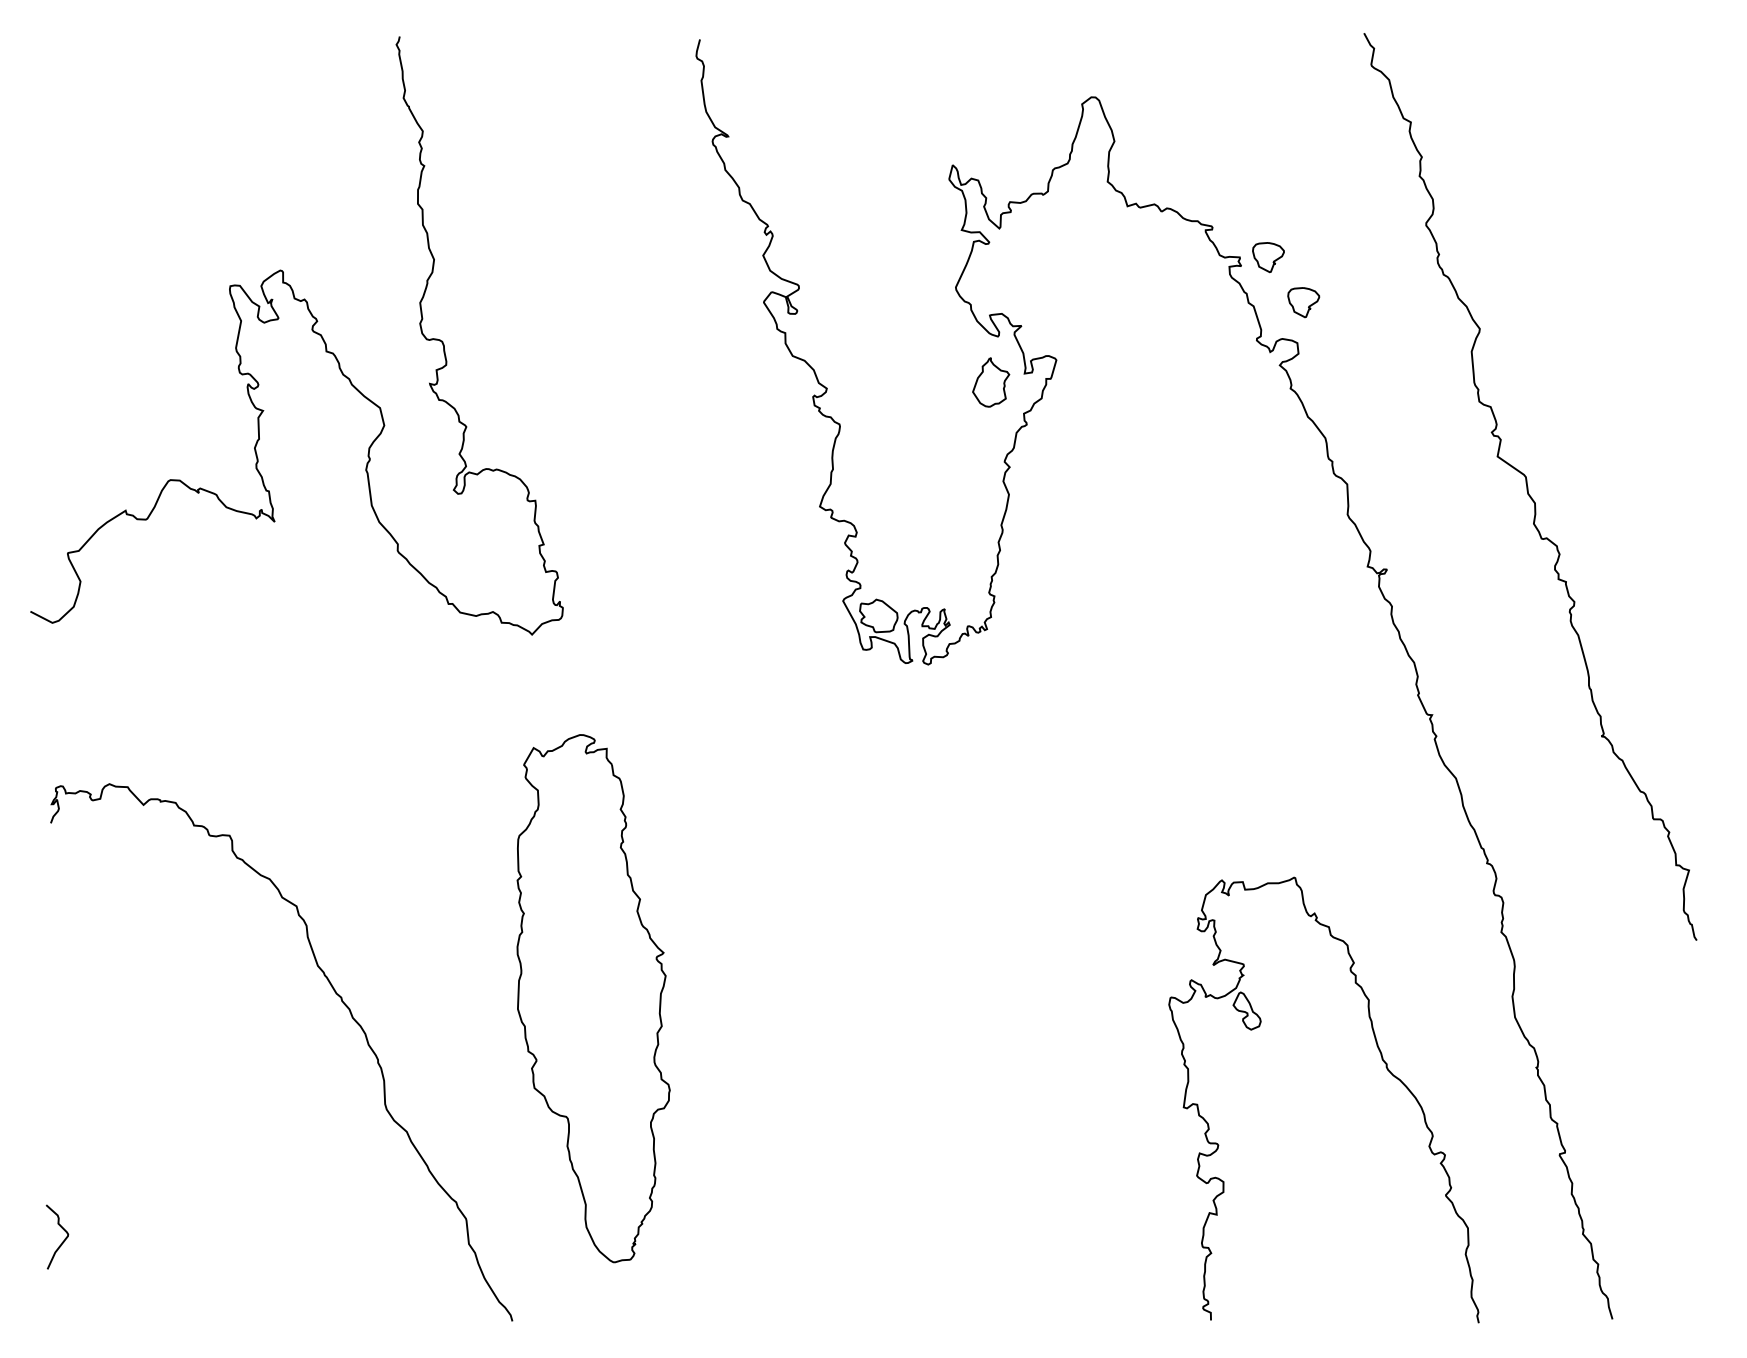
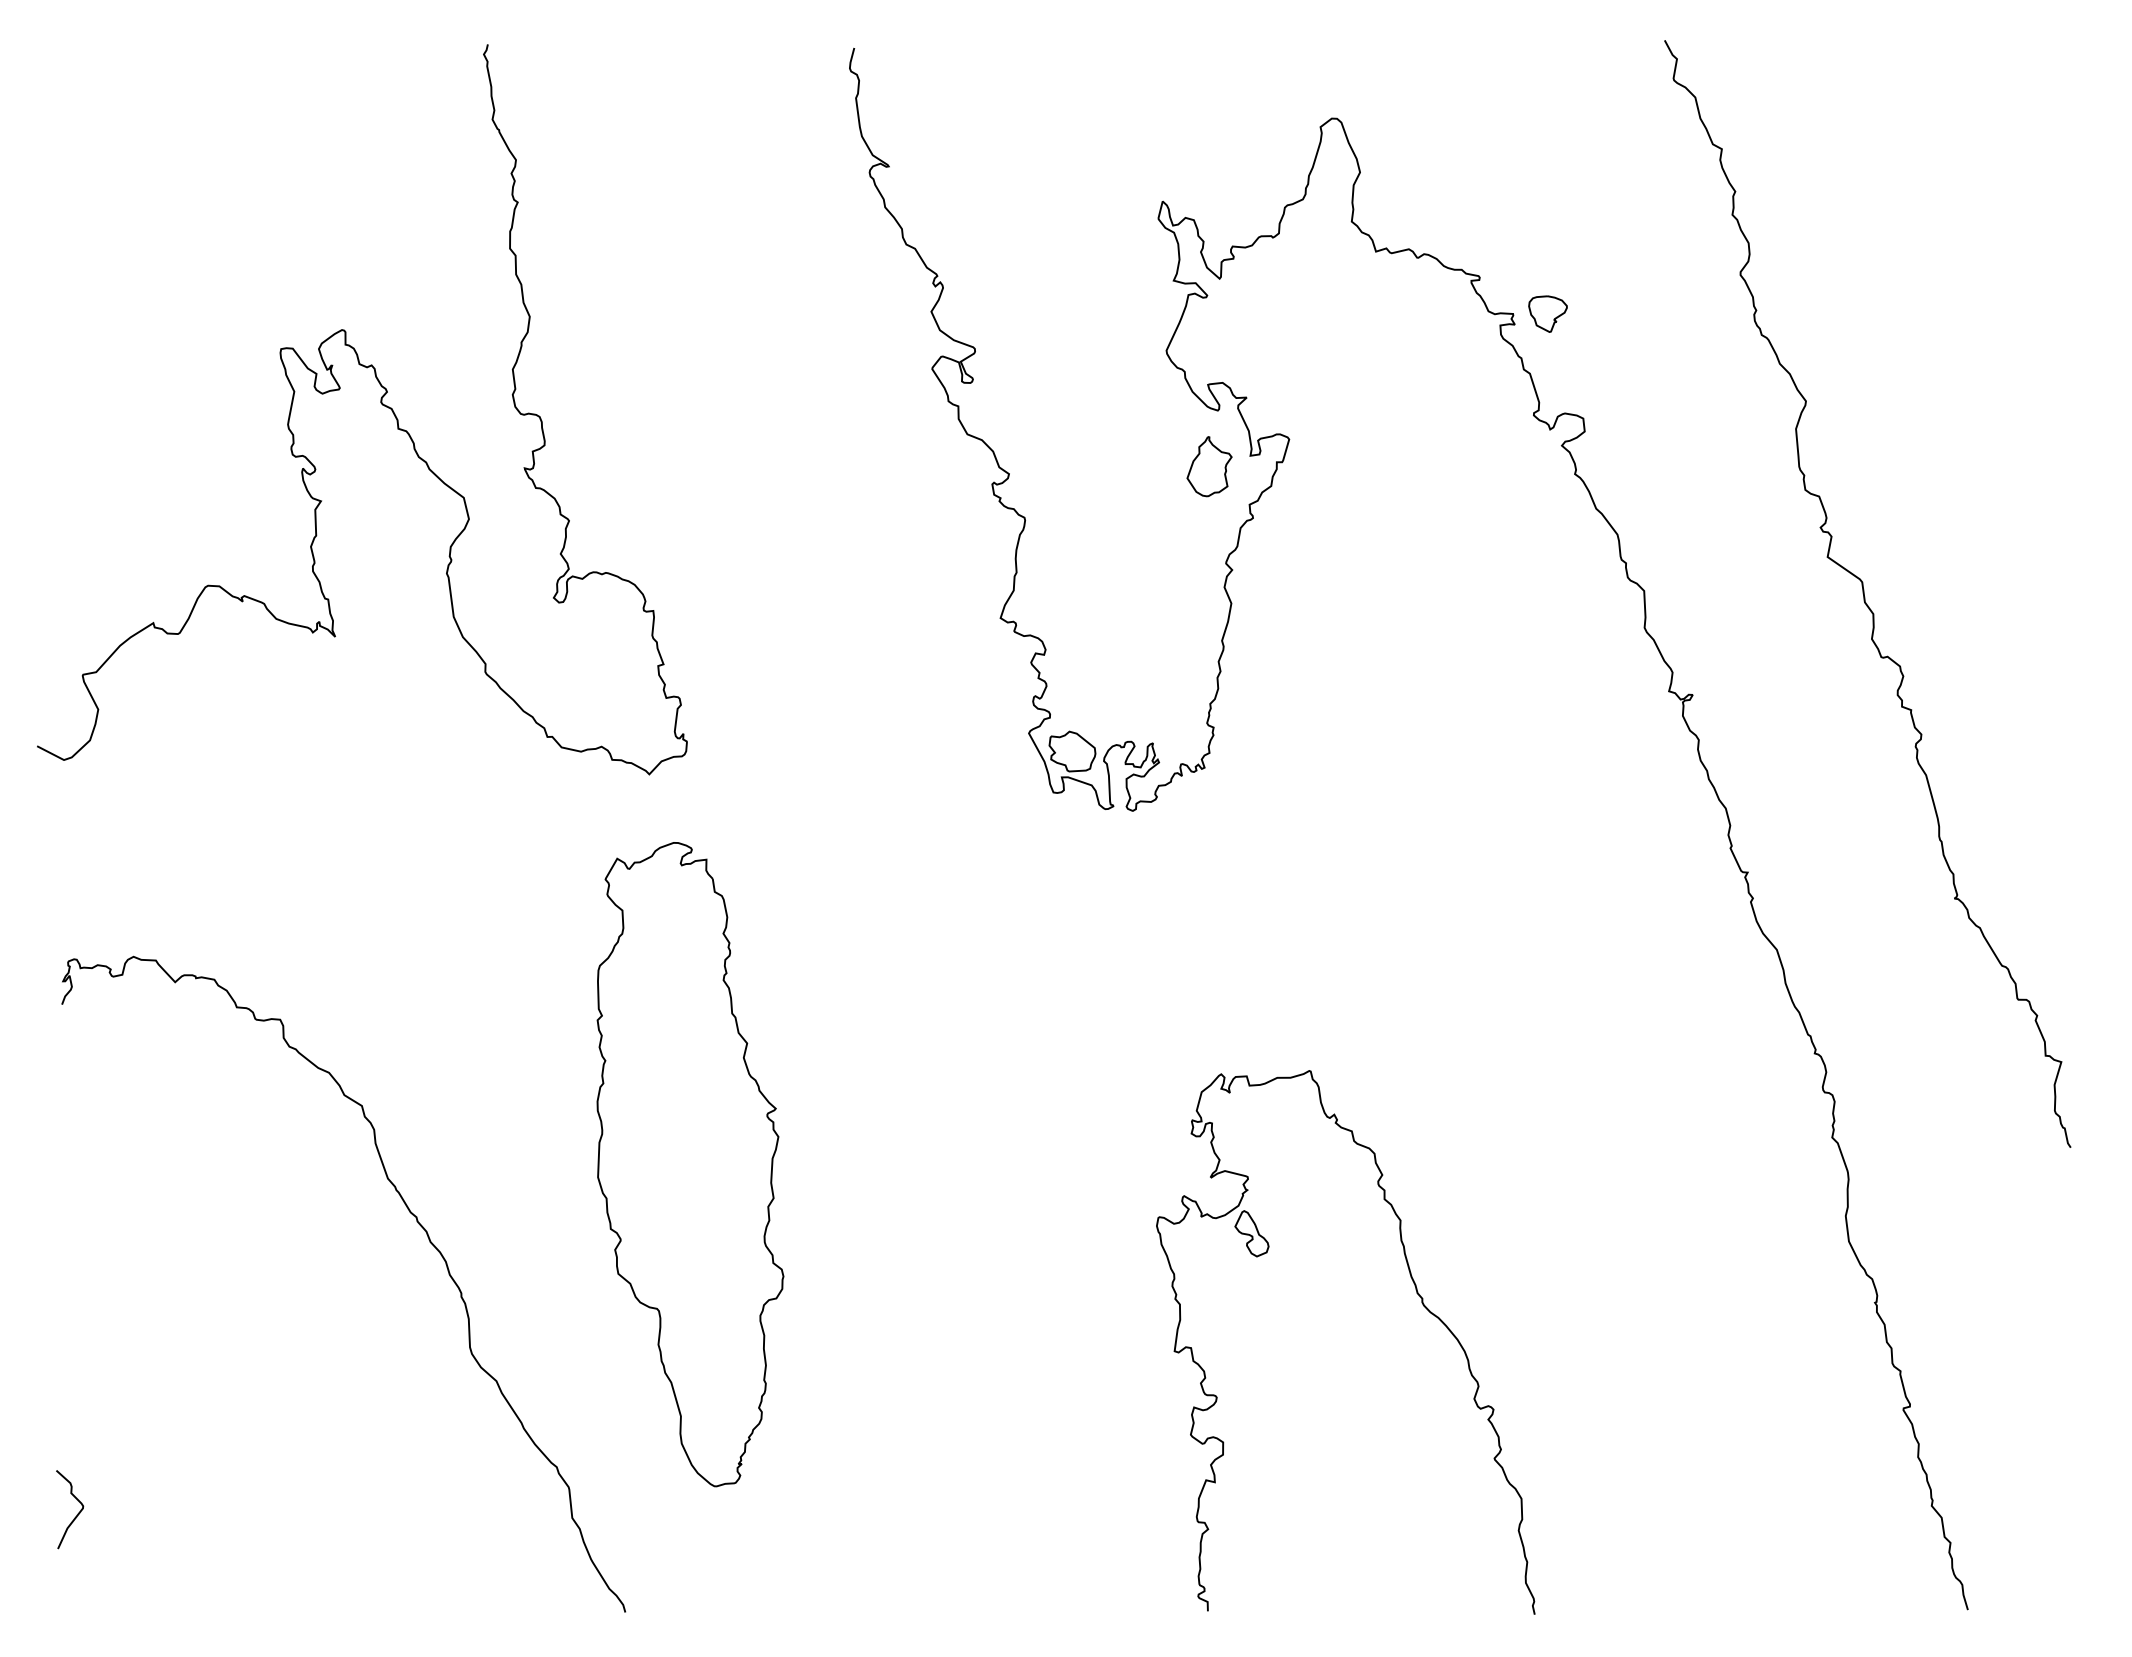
part: (1303, 302) -> (1590, 368), removed
part: (593, 998) -> (690, 1164), moved
part: (1386, 1069) -> (1422, 1304), moved

